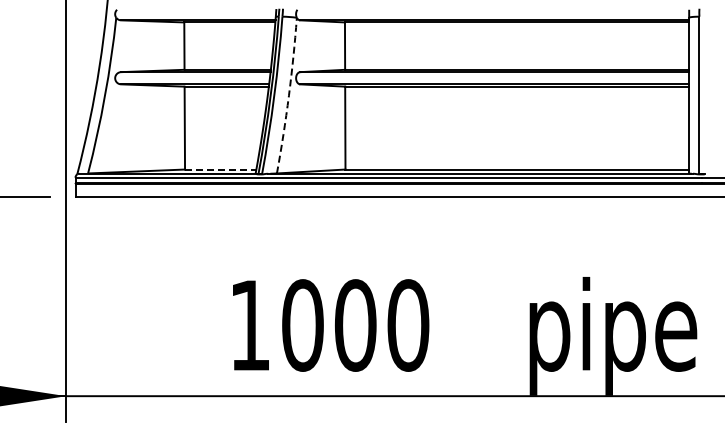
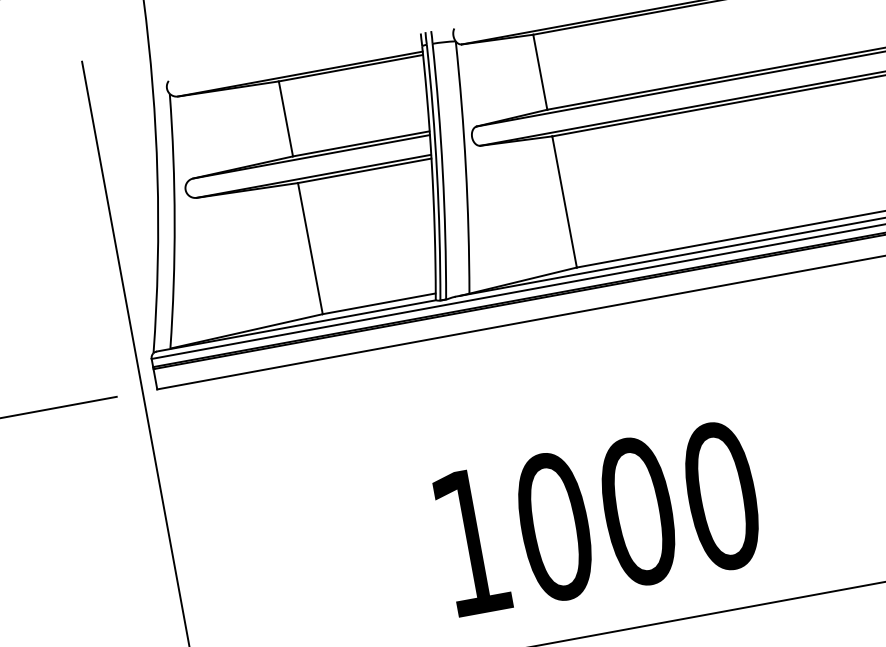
arc: (288, 95) -> (465, 166), dashed -> solid
line: (220, 169) -> (378, 303), dashed -> solid

